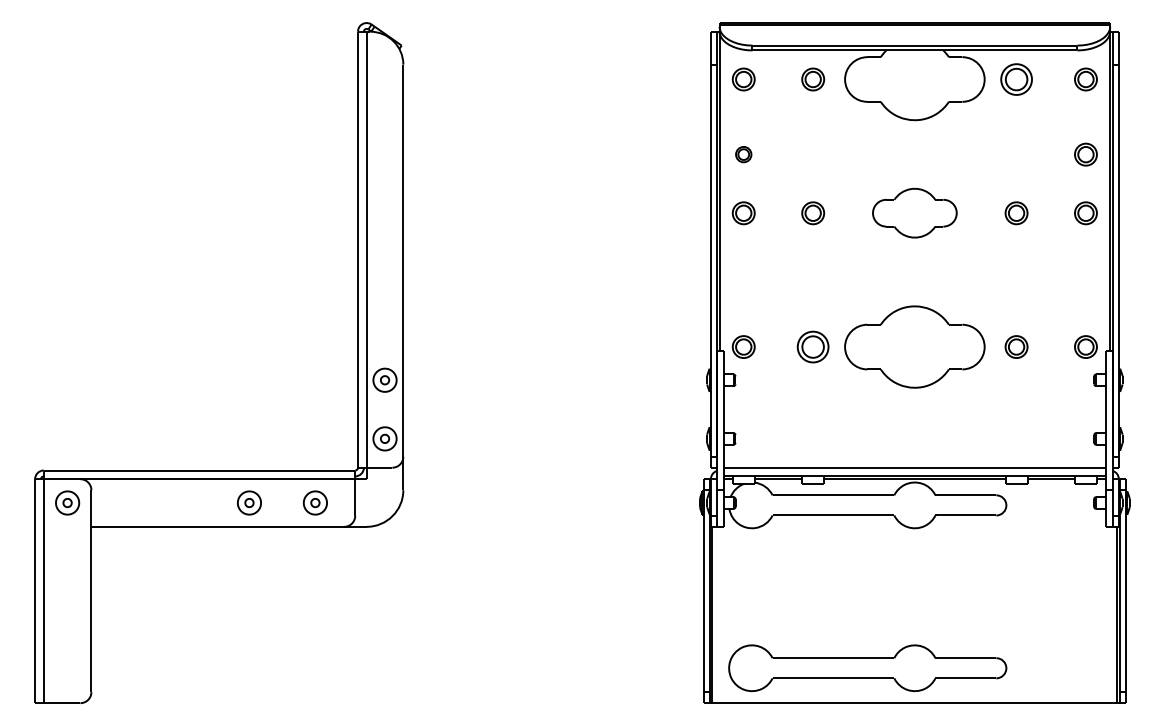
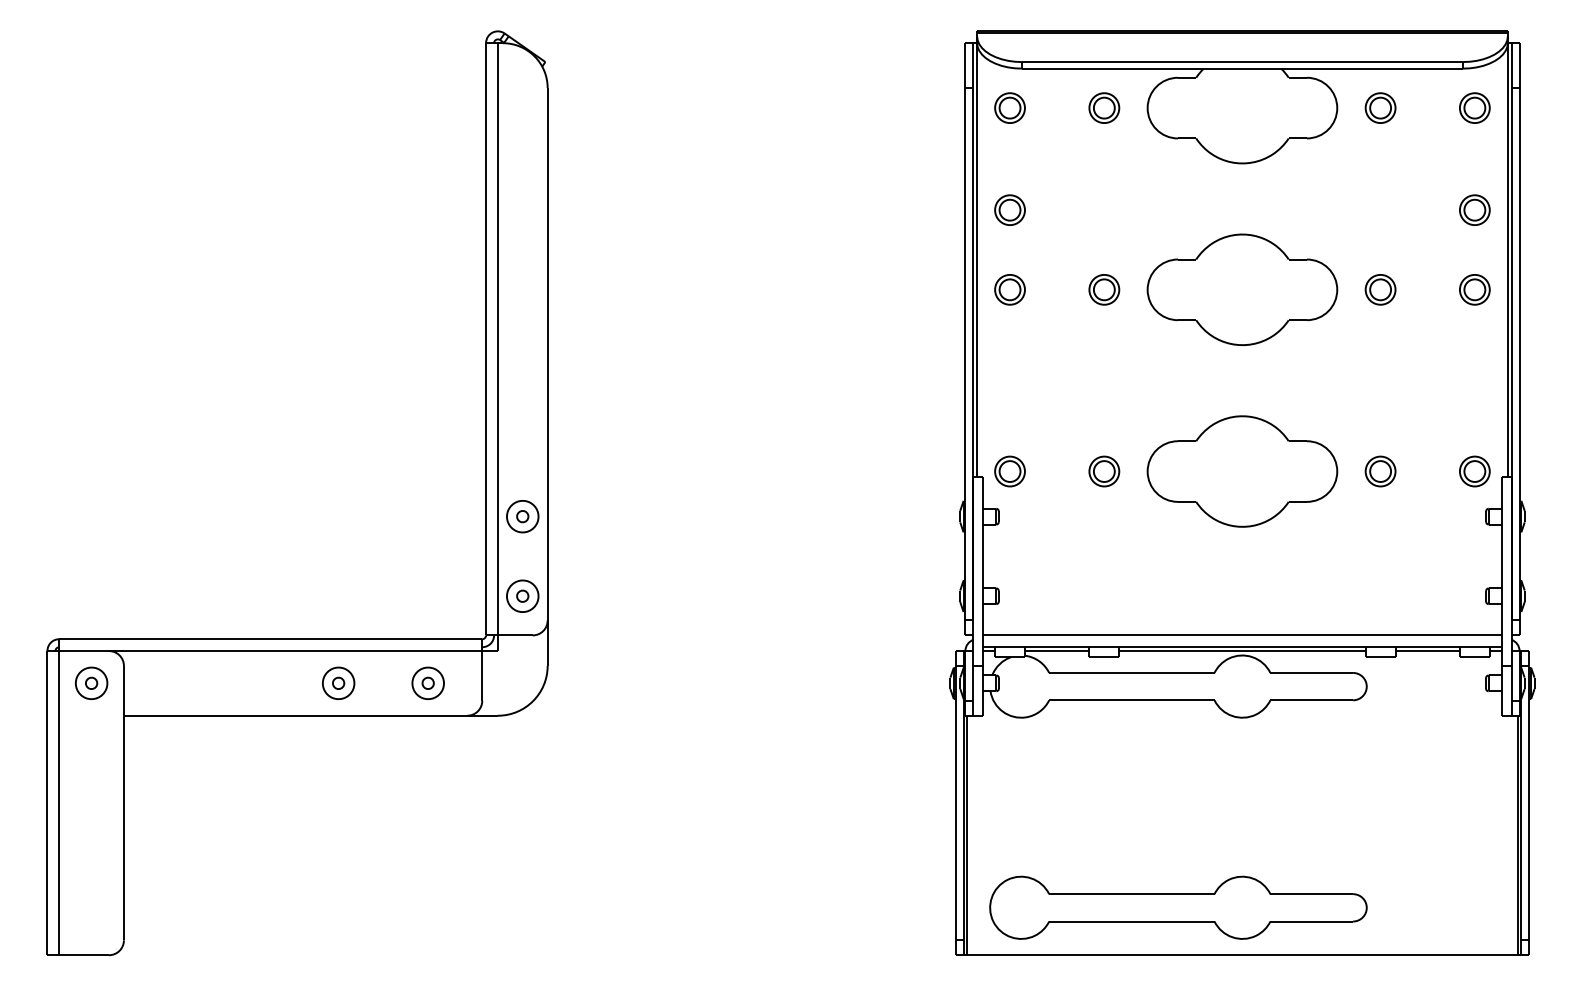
part: (1016, 79) -> (1380, 107), size x0.71
part: (743, 154) -> (1009, 209), size x1.43
part: (914, 213) -> (1242, 289), size x1.67
part: (813, 347) -> (1104, 471), size x0.71

